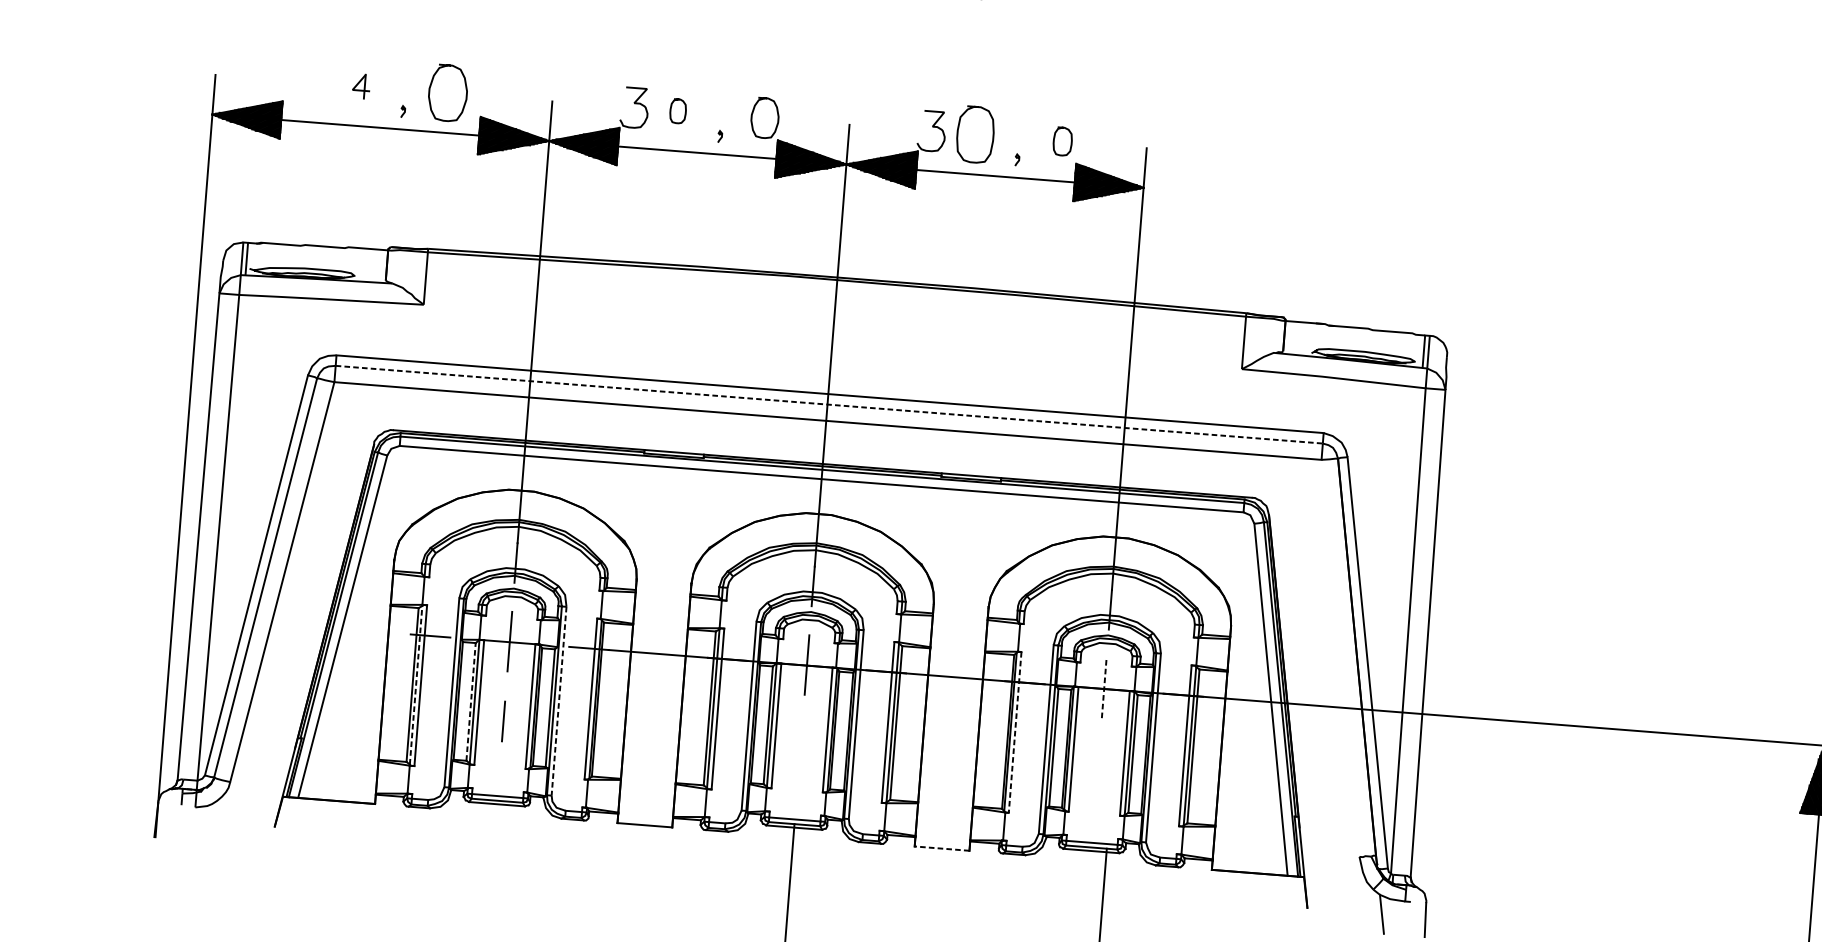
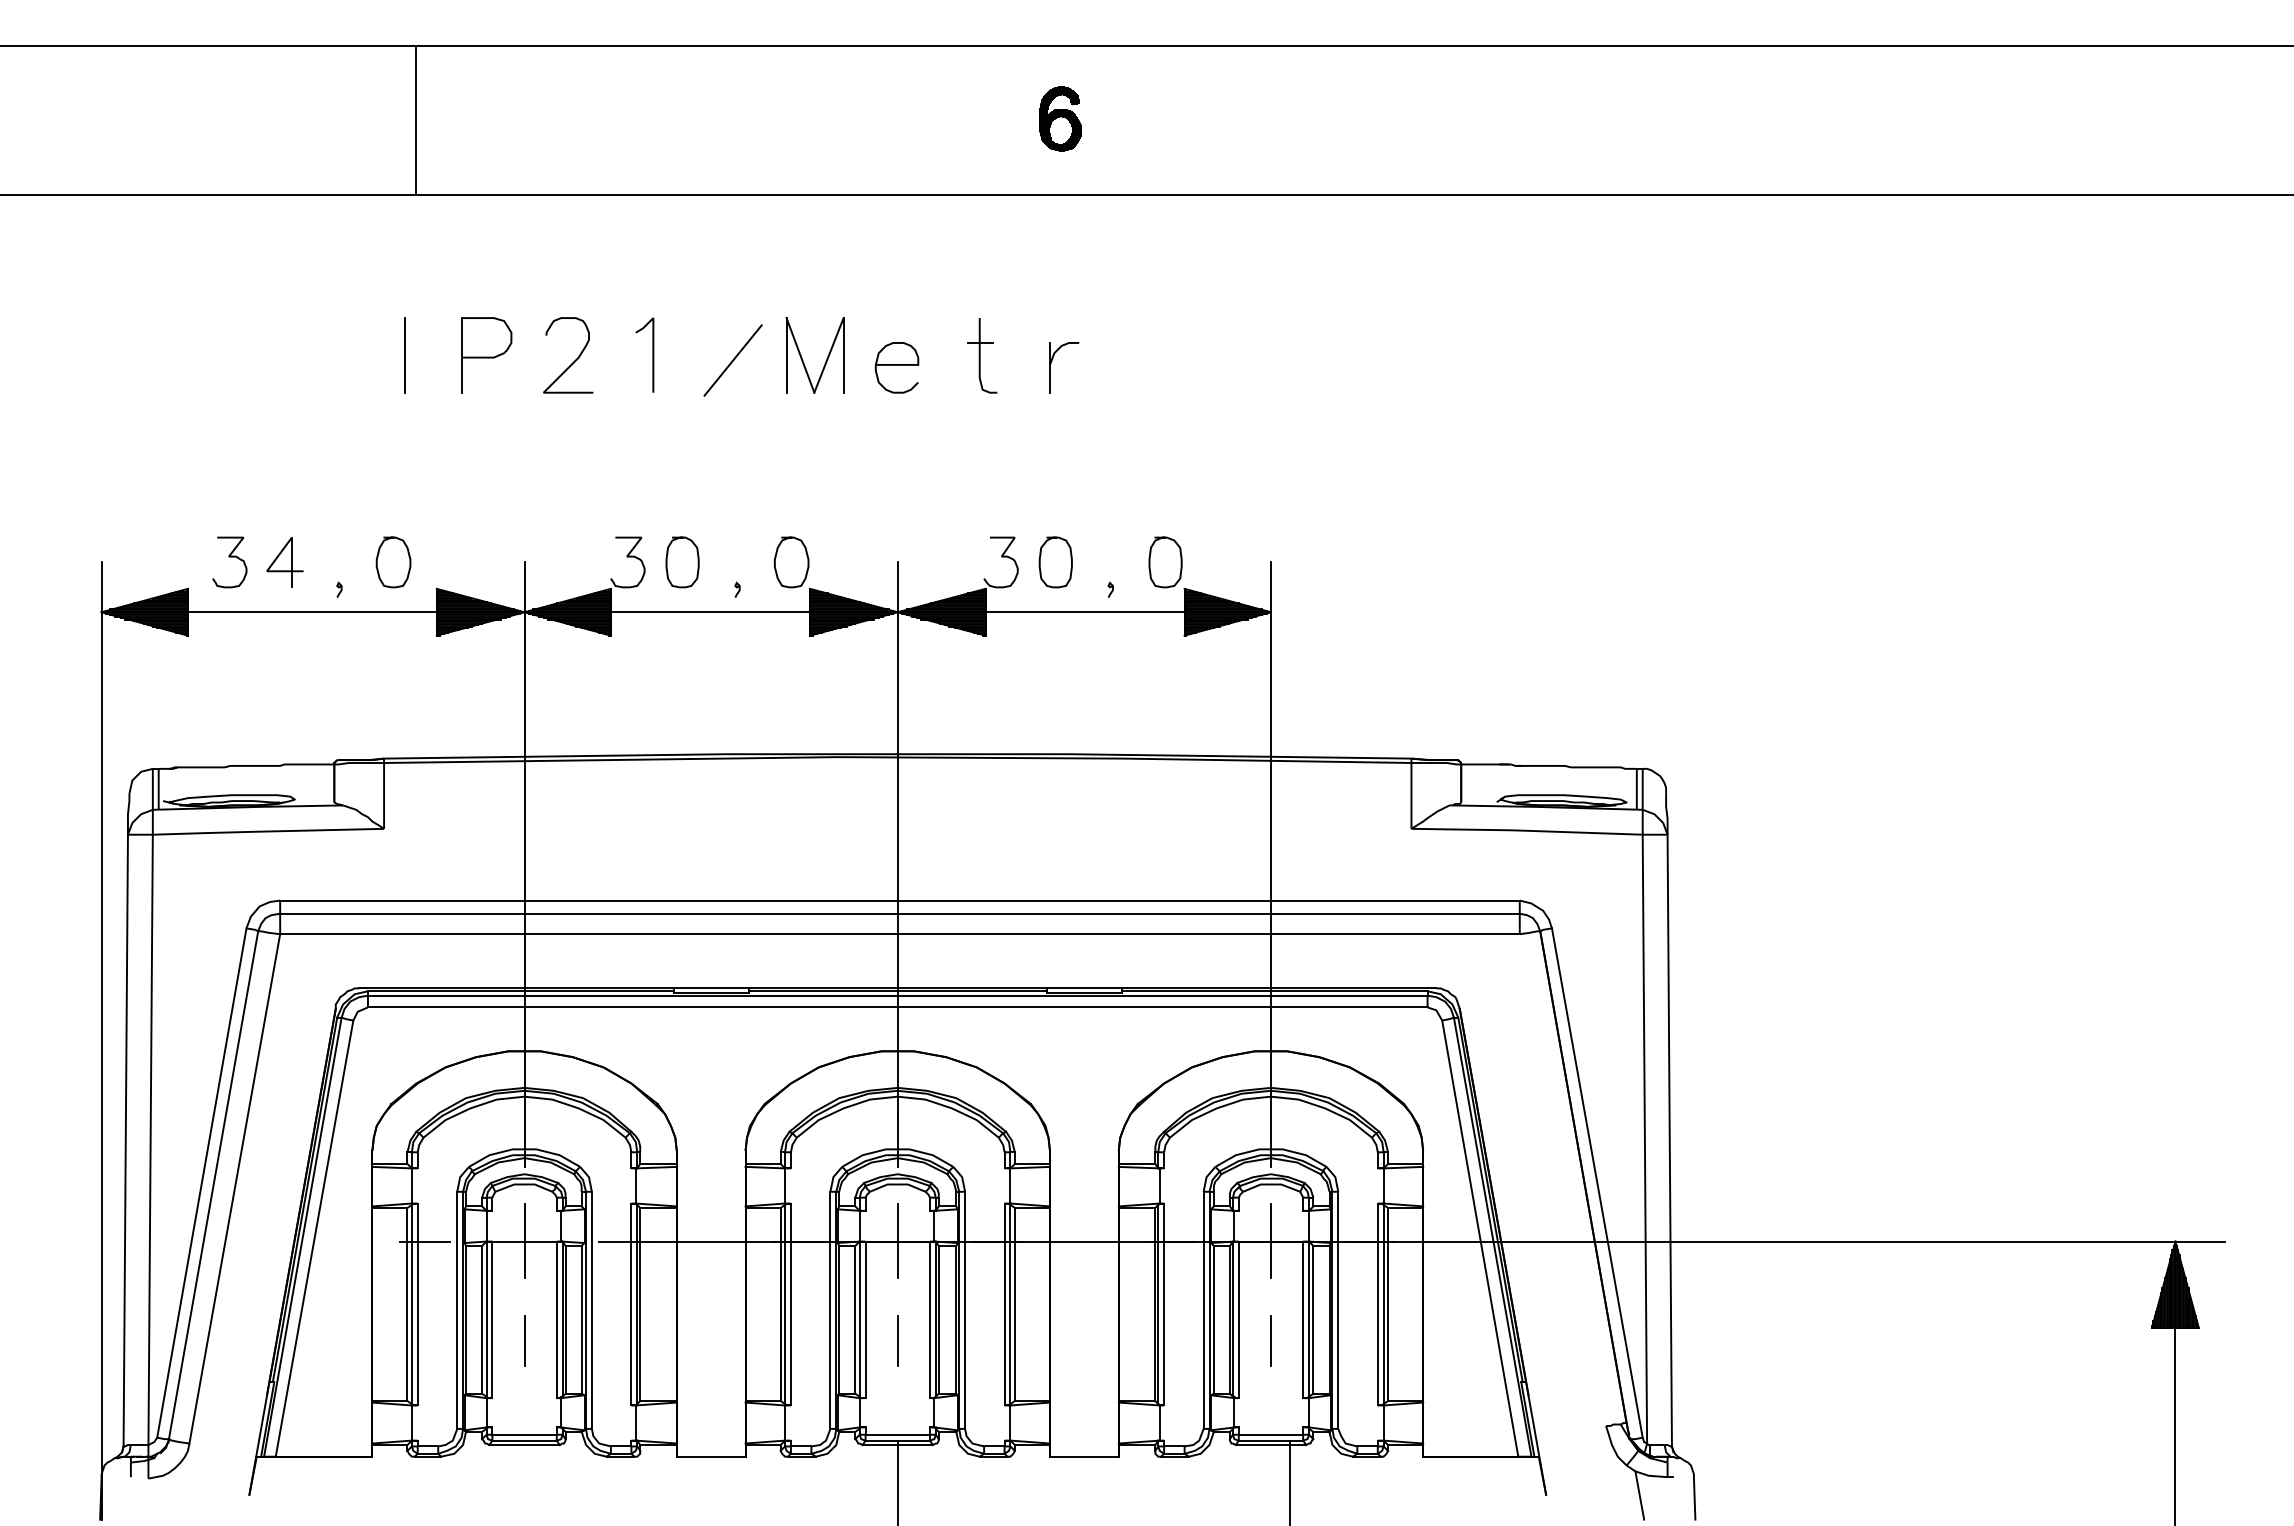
curve: (317, 78) -> (229, 557), added
part: (361, 86) -> (284, 562), size x1.67
part: (447, 93) -> (393, 562), size x0.71
part: (678, 111) -> (682, 562), size x1.67
part: (975, 134) -> (1055, 562), size x0.71
part: (1062, 141) -> (1165, 562), size x1.43
line: (828, 404) -> (899, 913), dashed -> solid
line: (415, 685) -> (411, 1304), dashed -> solid
line: (1103, 688) -> (1270, 1240), dashed -> solid
line: (471, 701) -> (482, 1319), dashed -> solid
line: (558, 701) -> (591, 1310), dashed -> solid
line: (1015, 732) -> (1164, 1304), dashed -> solid
line: (800, 744) -> (897, 1340), added
line: (1097, 767) -> (1270, 1340), added
line: (941, 848) -> (1083, 1456), dashed -> solid

